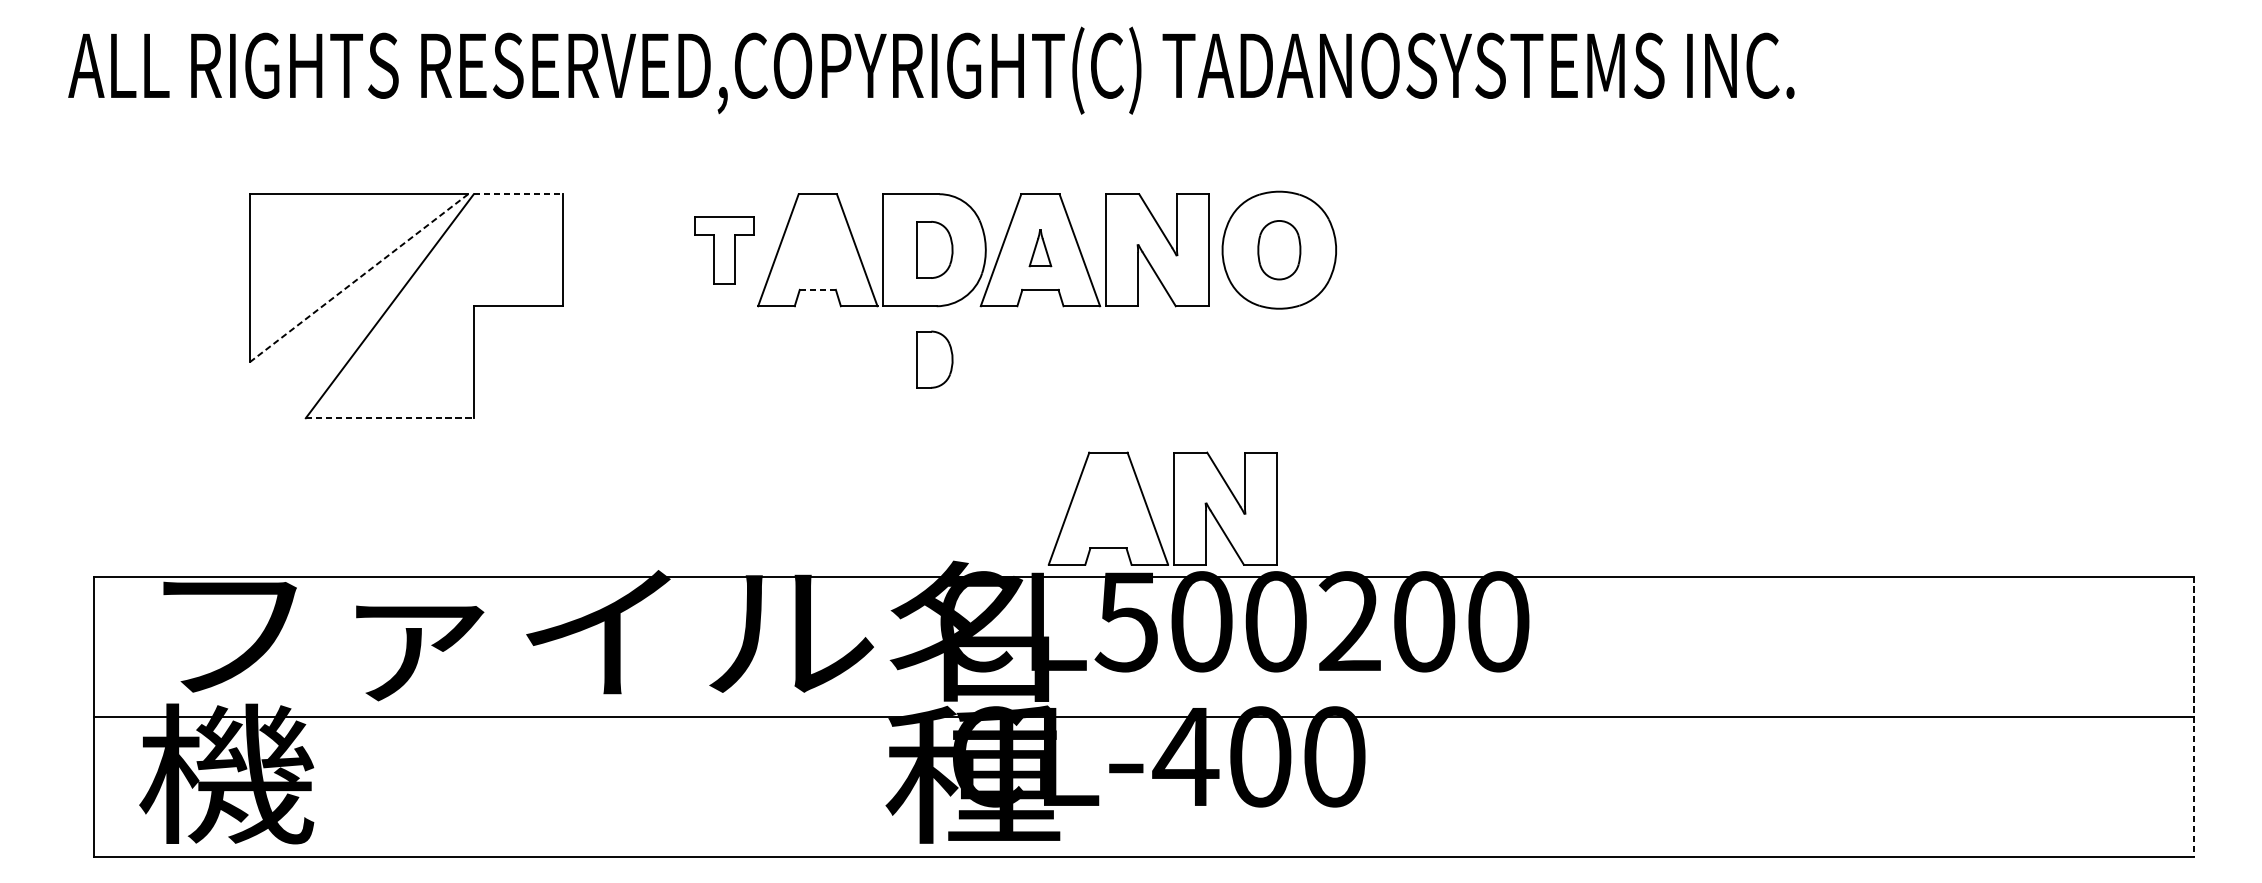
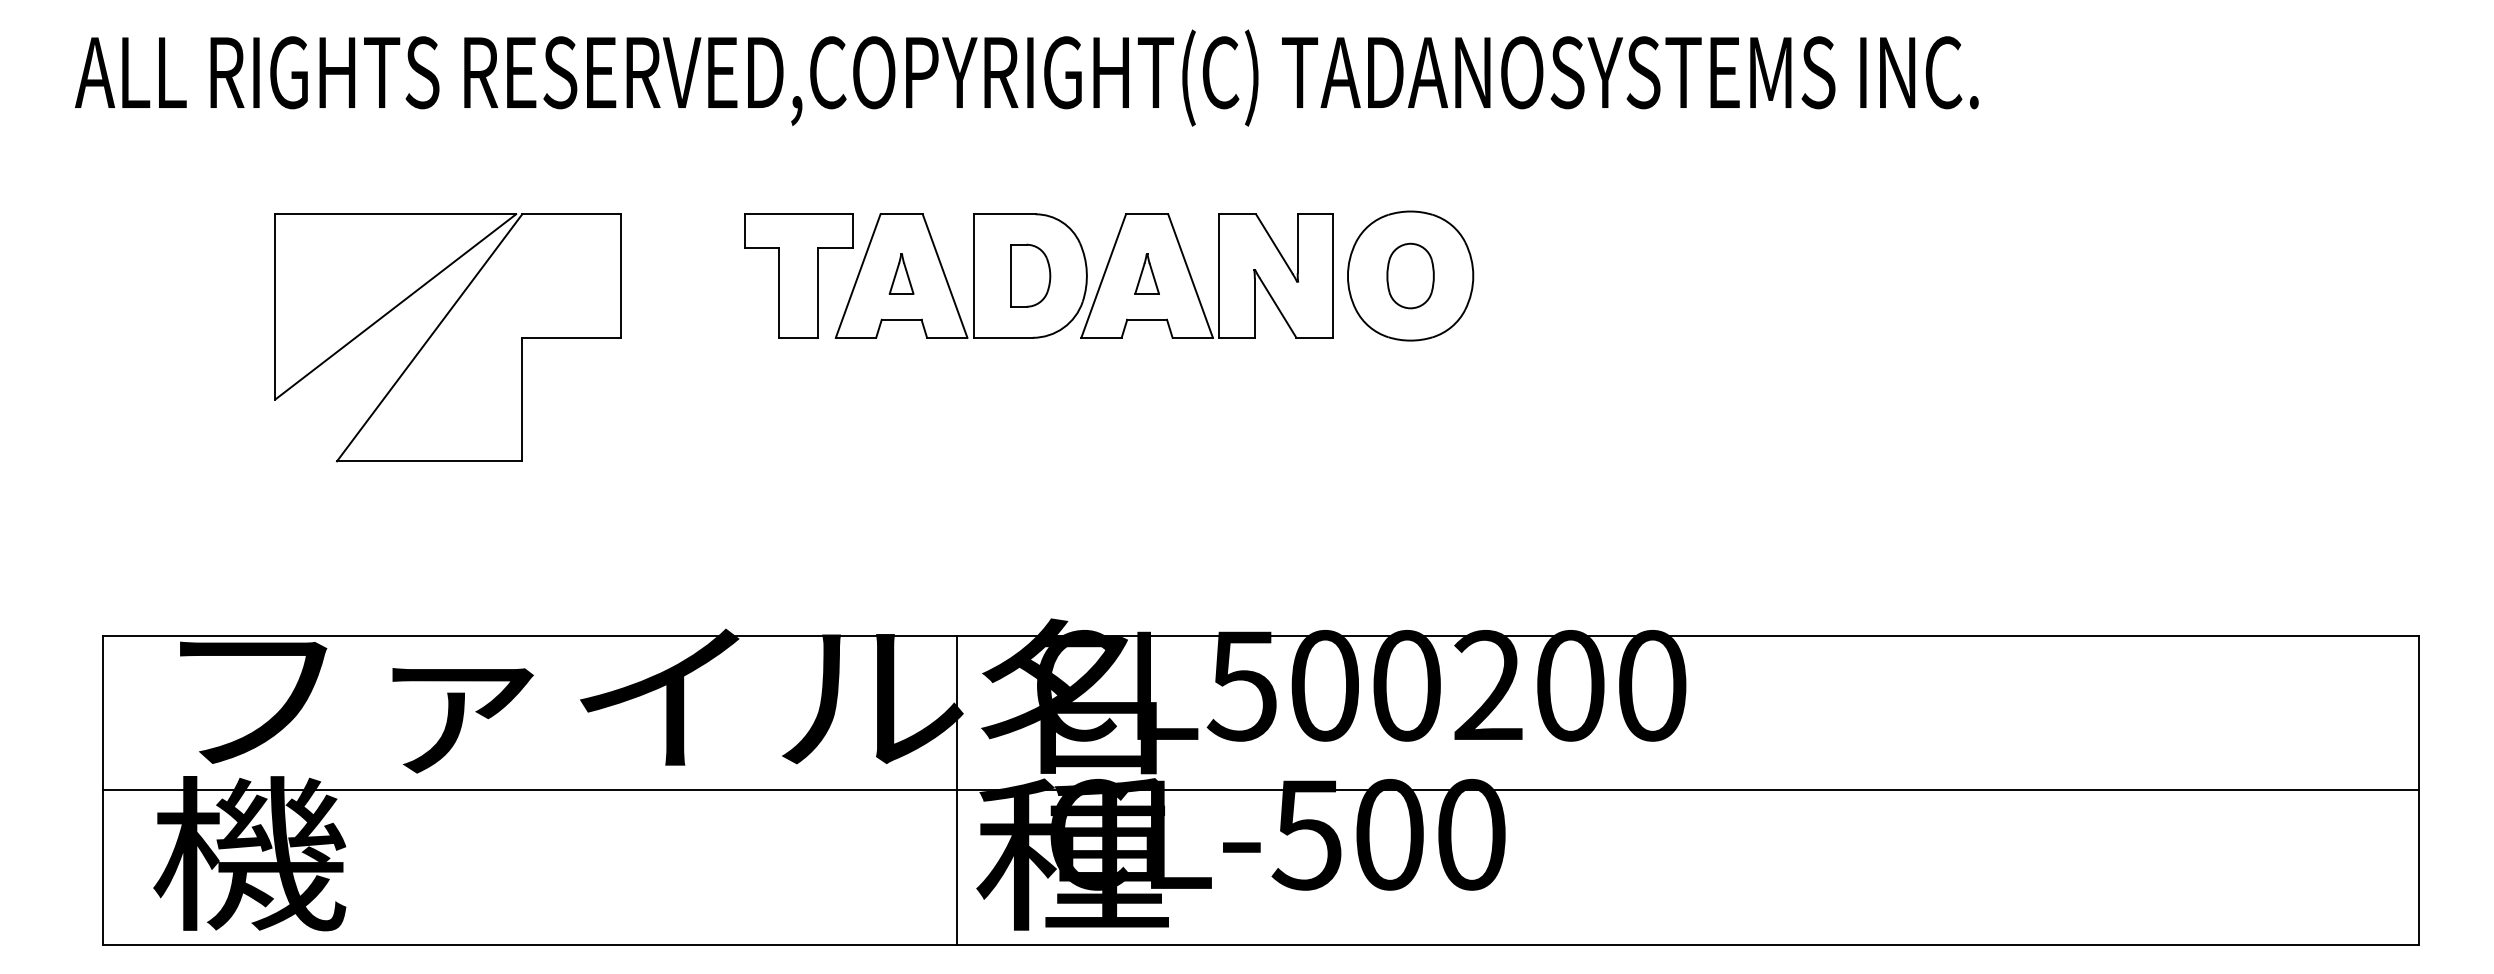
line: (519, 194) -> (572, 214), dashed -> solid
part: (817, 247) -> (901, 273), added
part: (724, 249) -> (798, 275), size x1.67
line: (358, 277) -> (395, 306), dashed -> solid
line: (817, 289) -> (901, 319), dashed -> solid
part: (934, 359) -> (1030, 396), removed
line: (389, 418) -> (429, 461), dashed -> solid
part: (1173, 508) -> (1293, 560), removed
line: (867, 715) -> (956, 789), added
line: (2194, 716) -> (2419, 790), dashed -> solid
text: (1185, 757) -> (1307, 835), CL-400 -> CL-500

